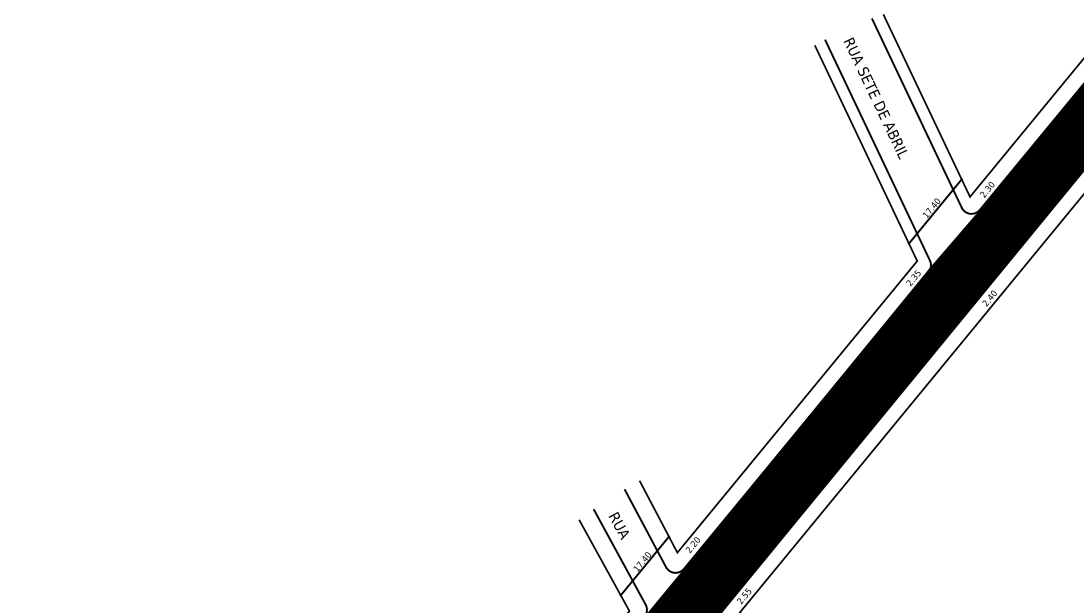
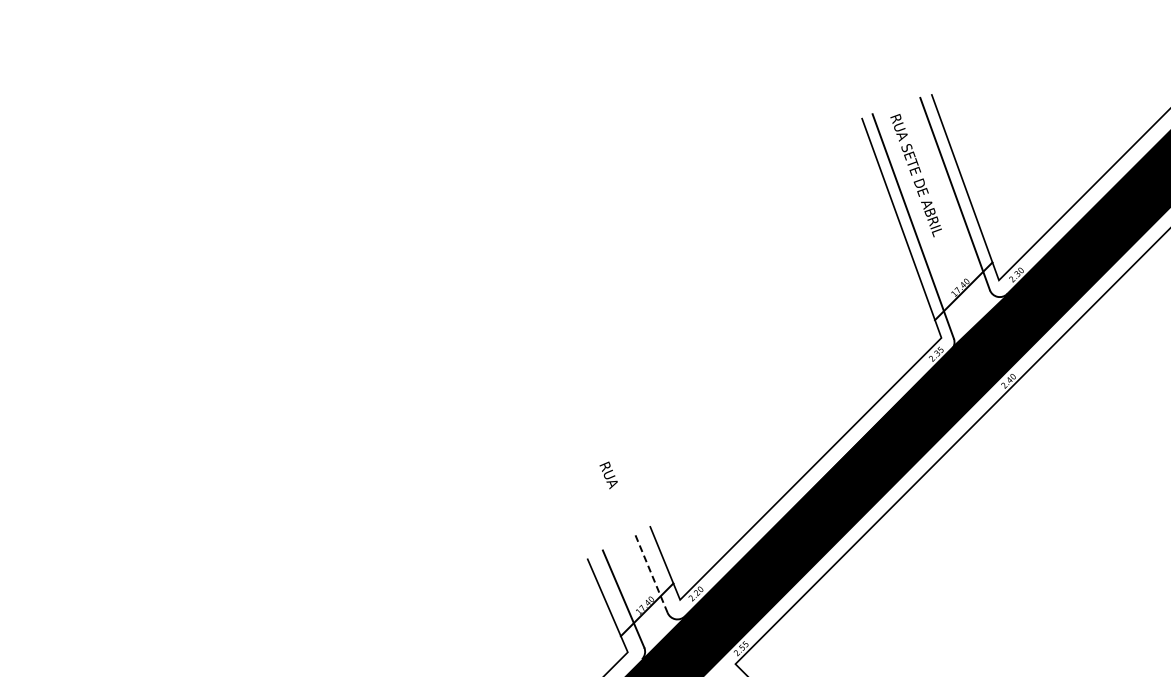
text: (618, 526) -> (608, 475), moved
line: (645, 528) -> (651, 573), solid -> dashed

